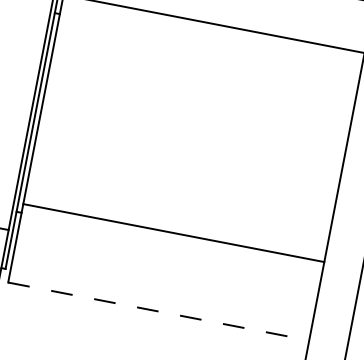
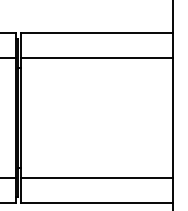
line: (173, 232) -> (96, 177), moved
line: (158, 311) -> (96, 203), dashed -> solid

